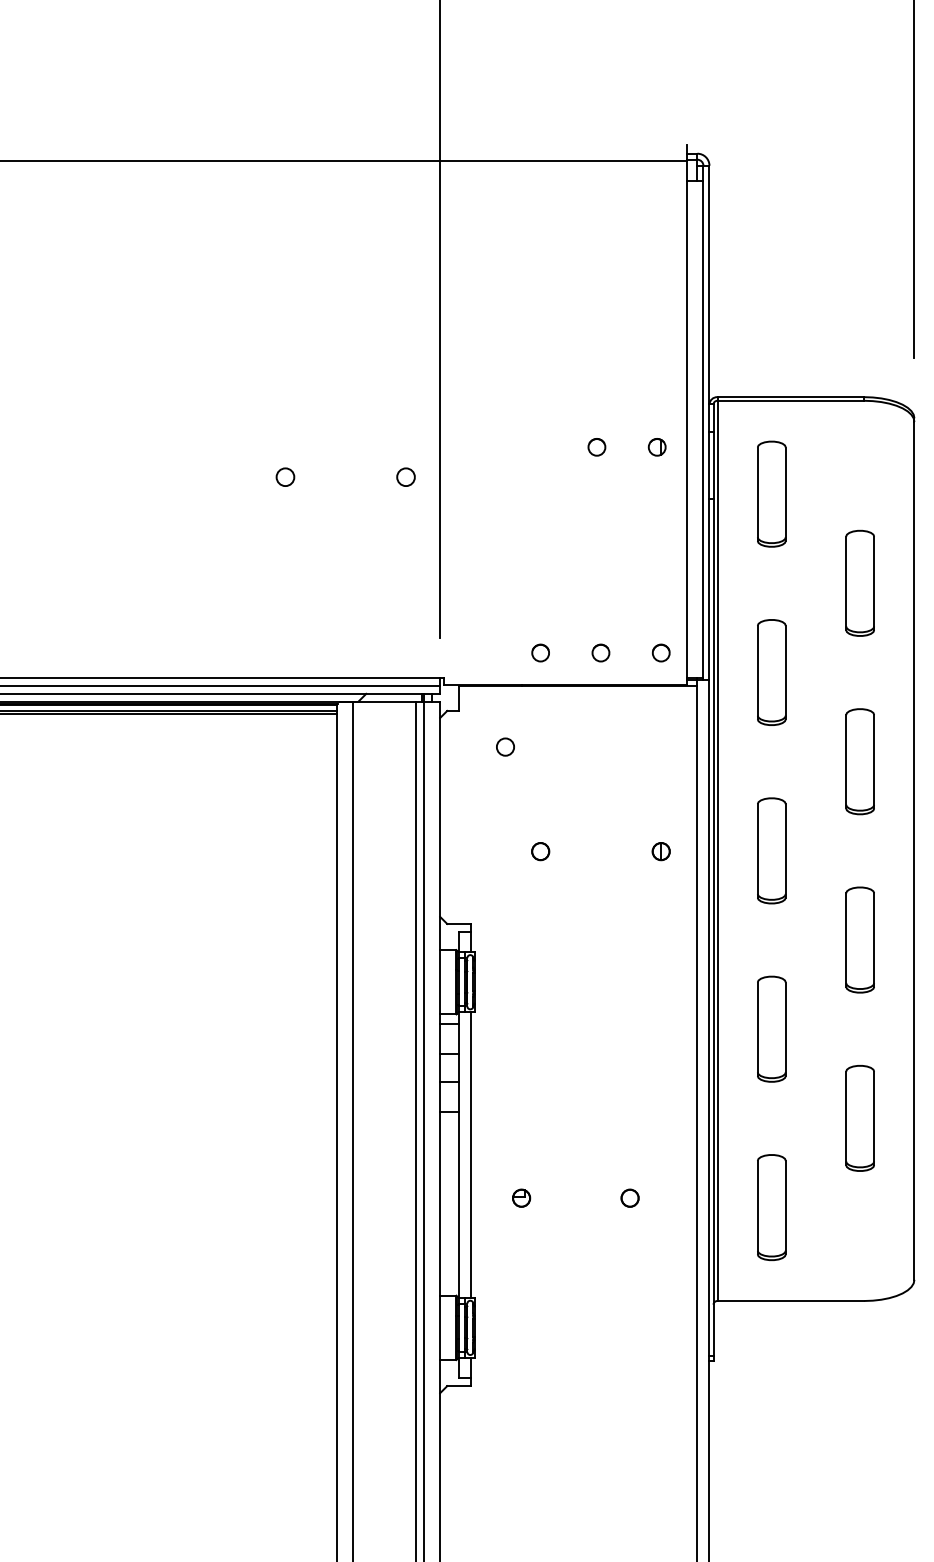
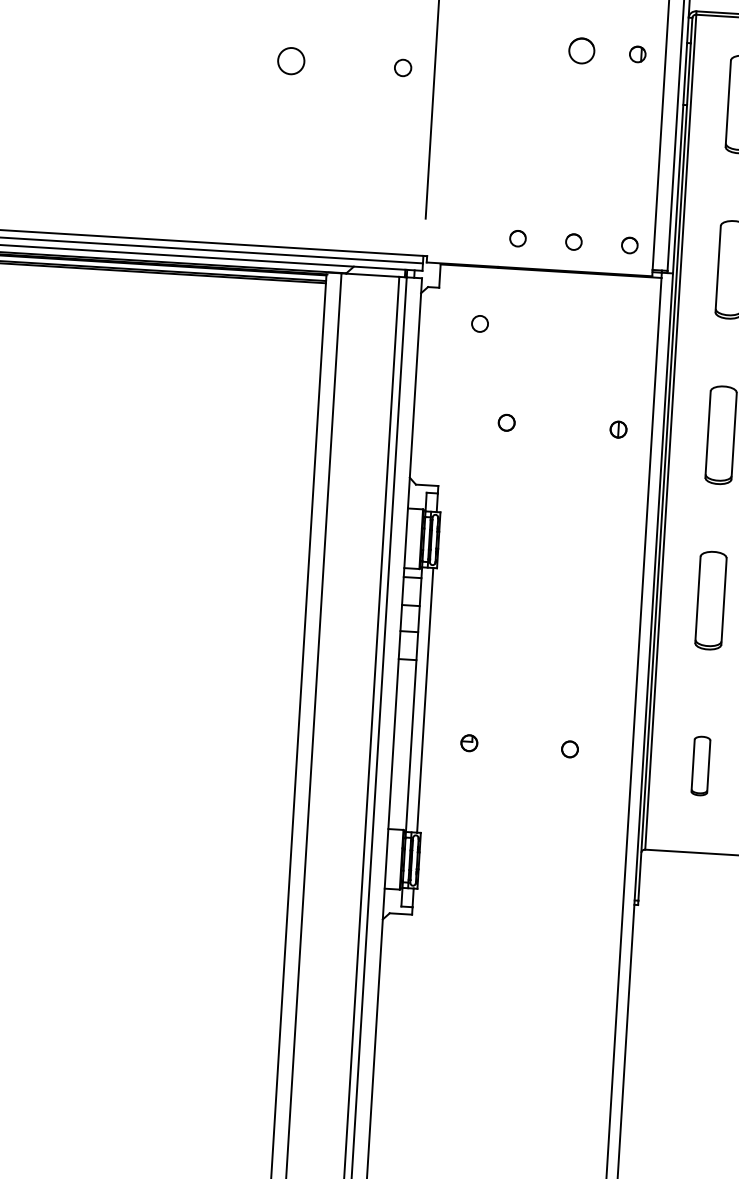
part: (596, 447) -> (581, 51), size x1.6
circle: (285, 477) -> (291, 61), size x1.6
part: (771, 1207) -> (700, 766), size x0.6

